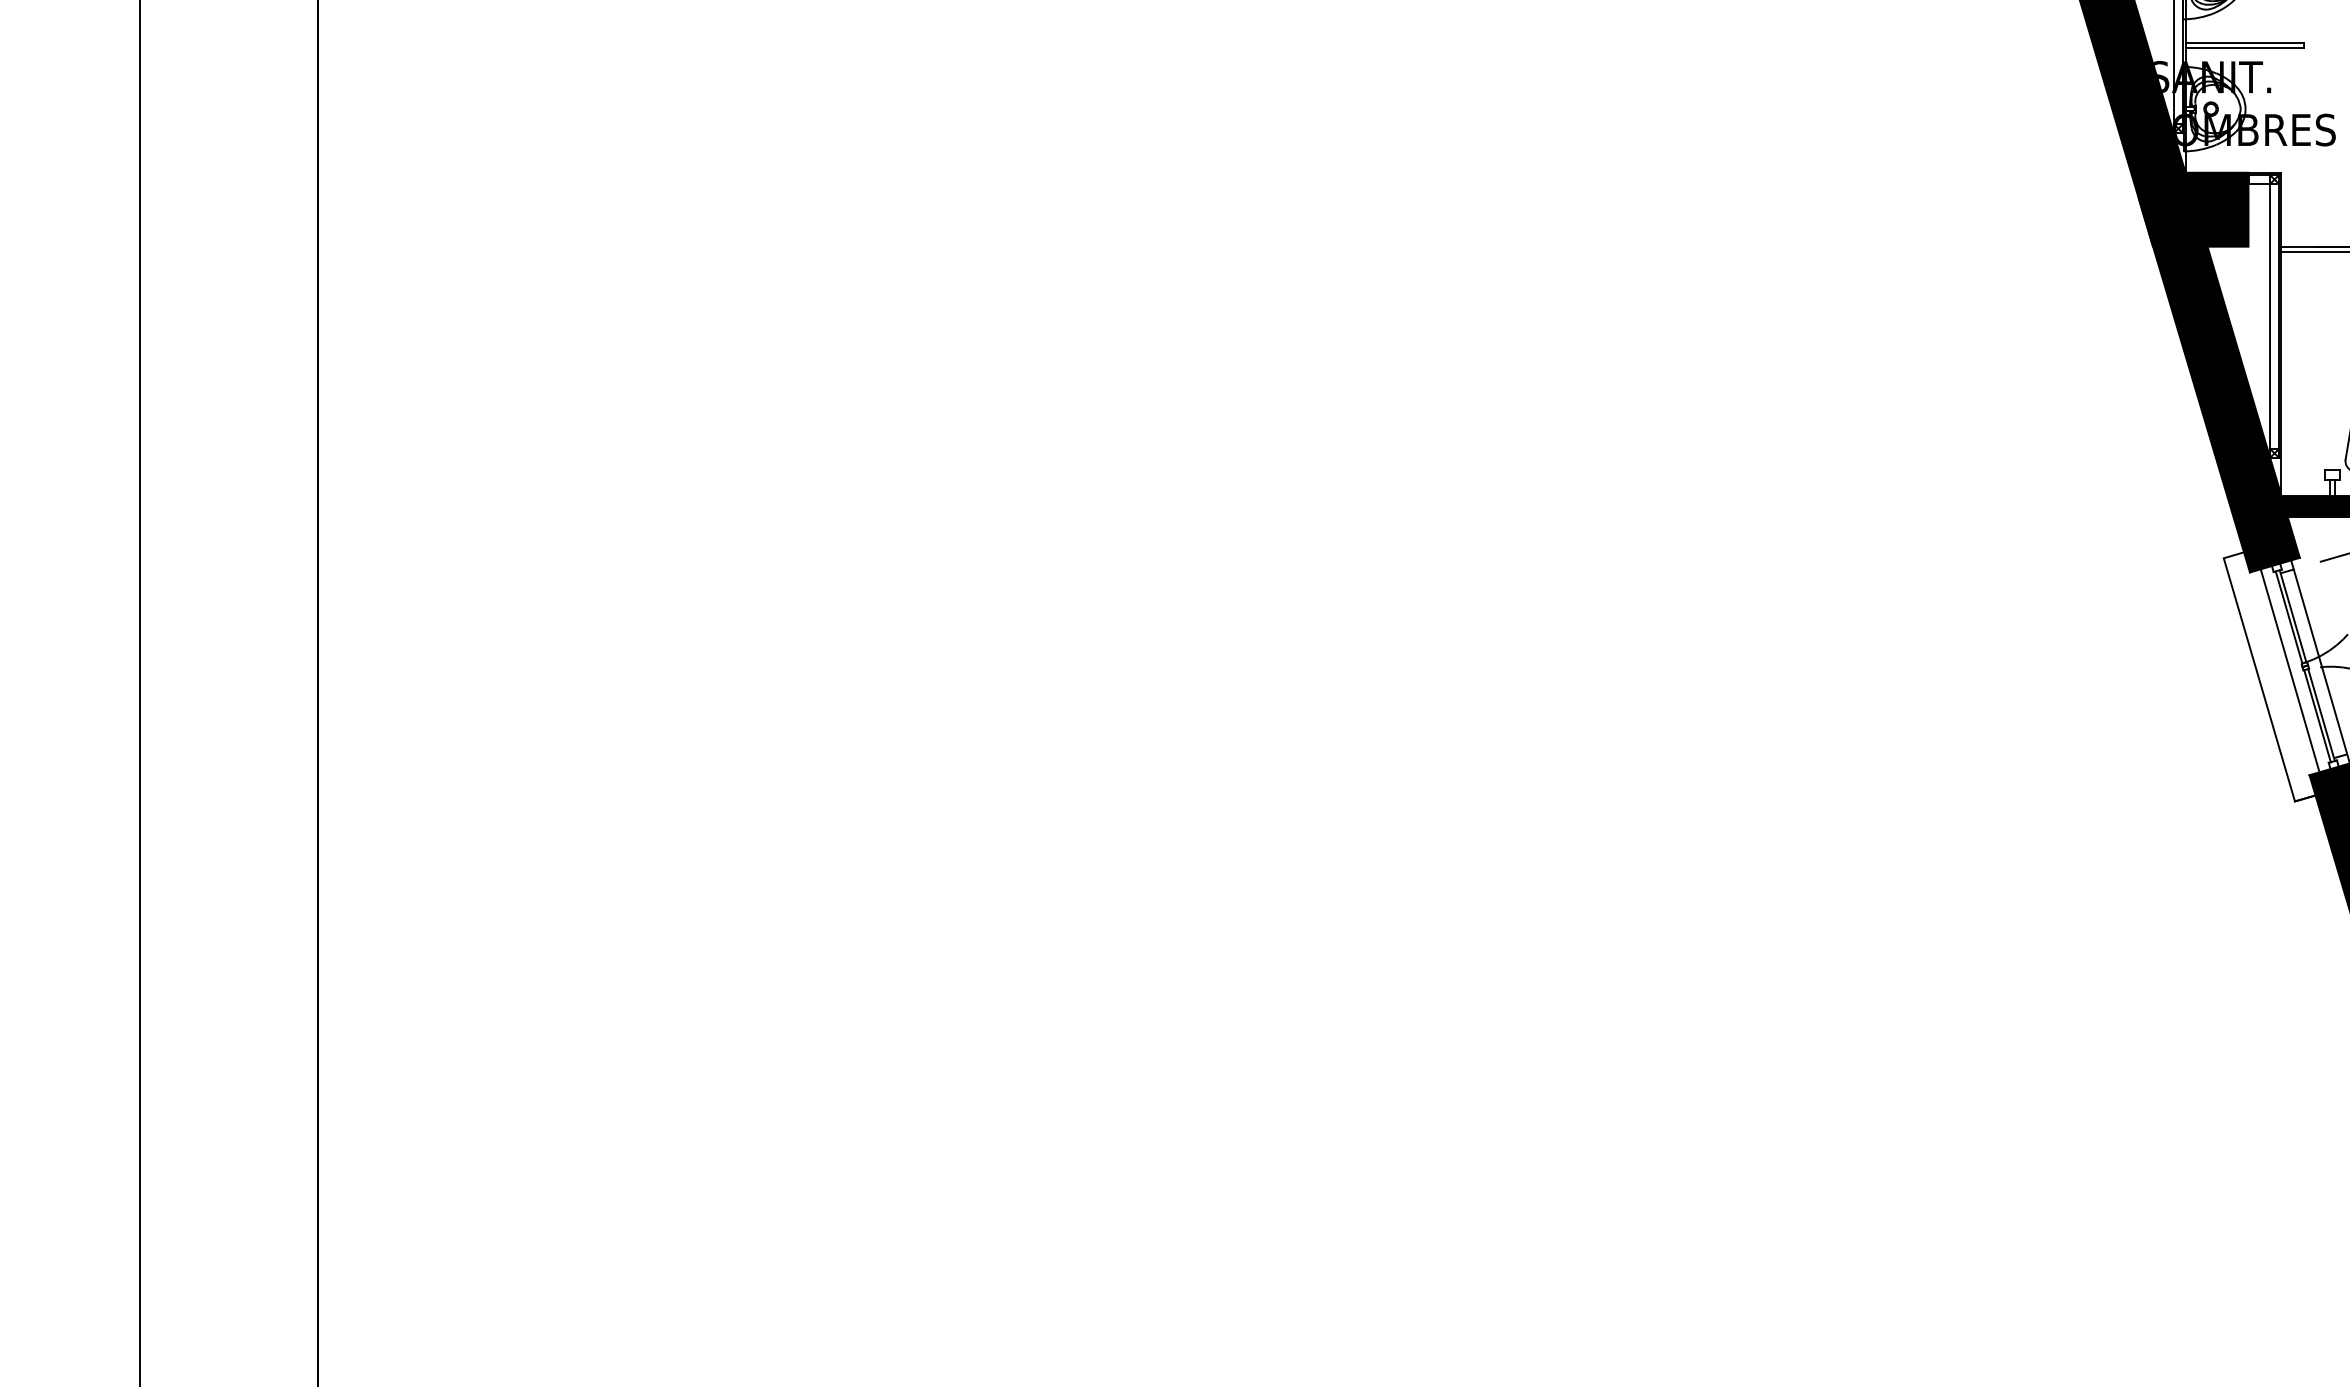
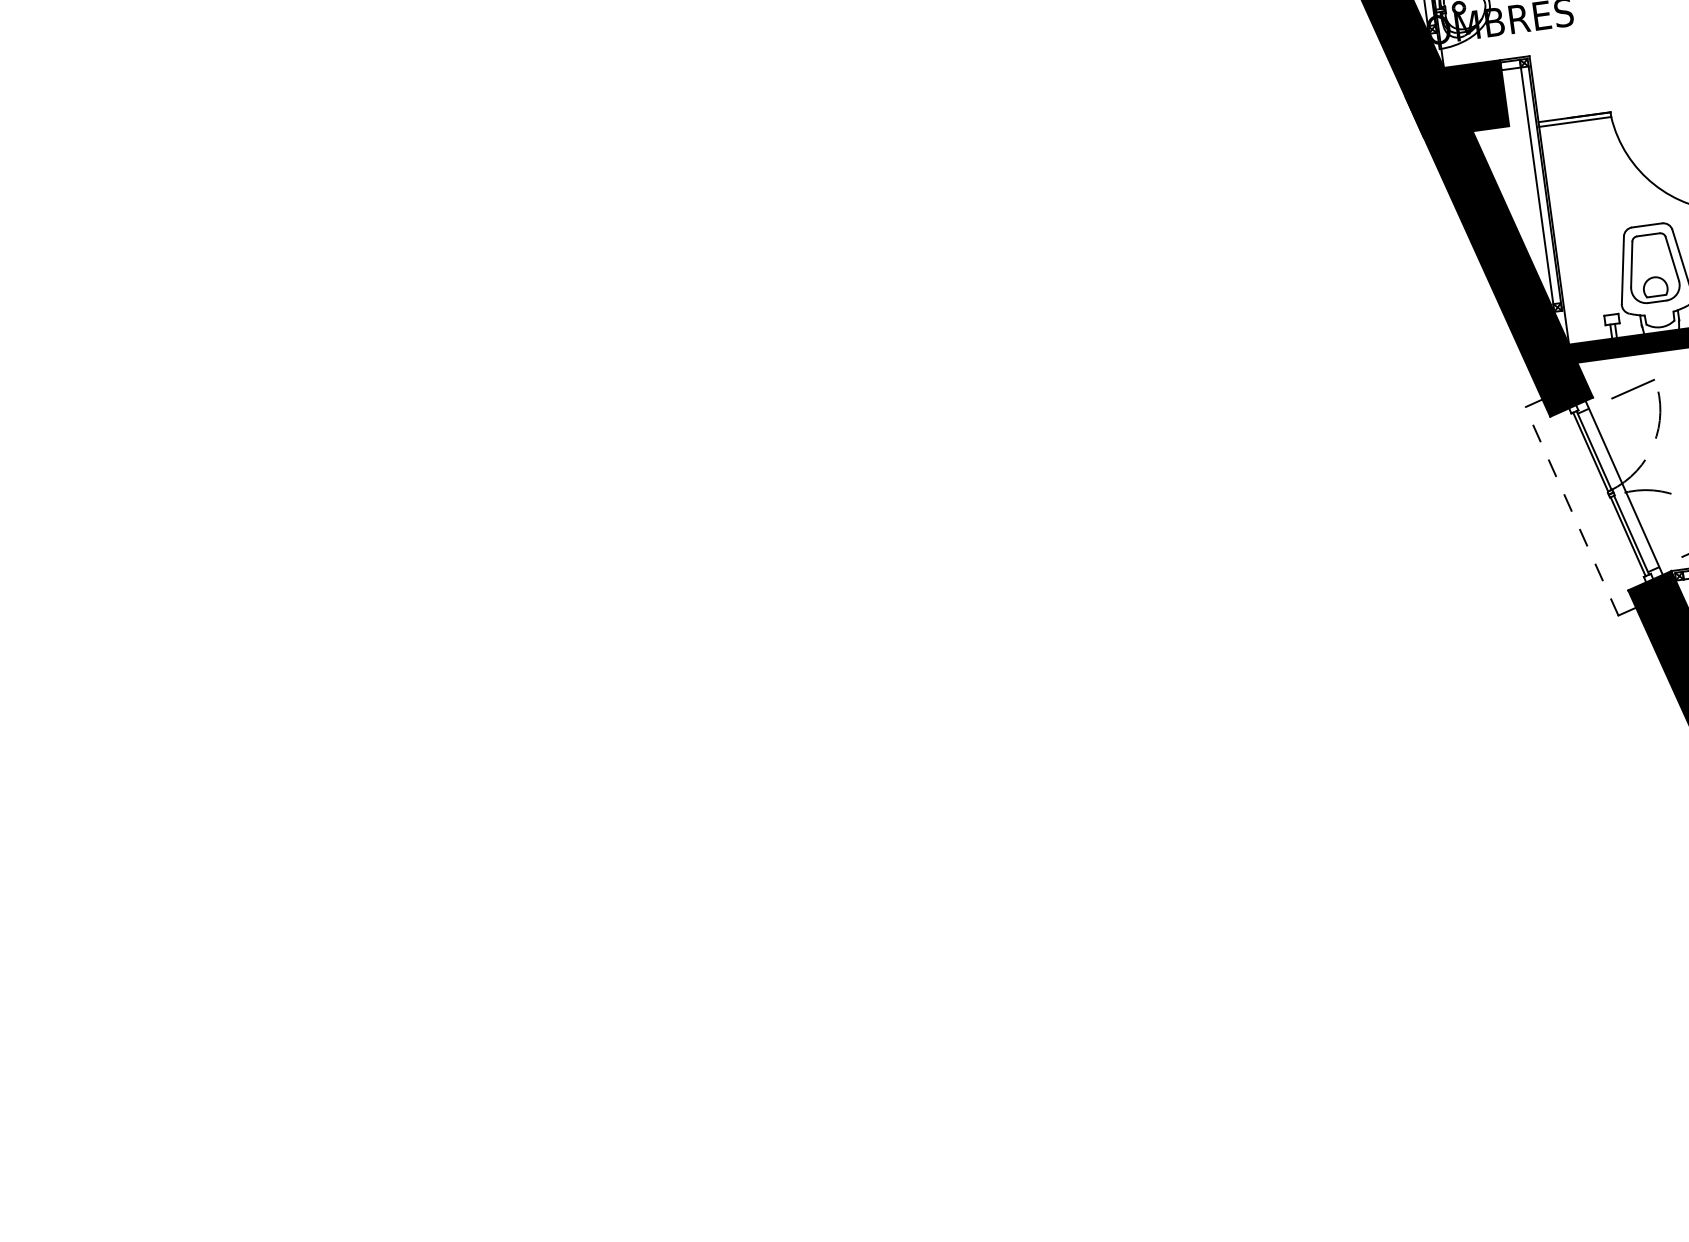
line: (2289, 670) -> (1597, 499), removed
line: (2259, 680) -> (1572, 511), solid -> dashed

